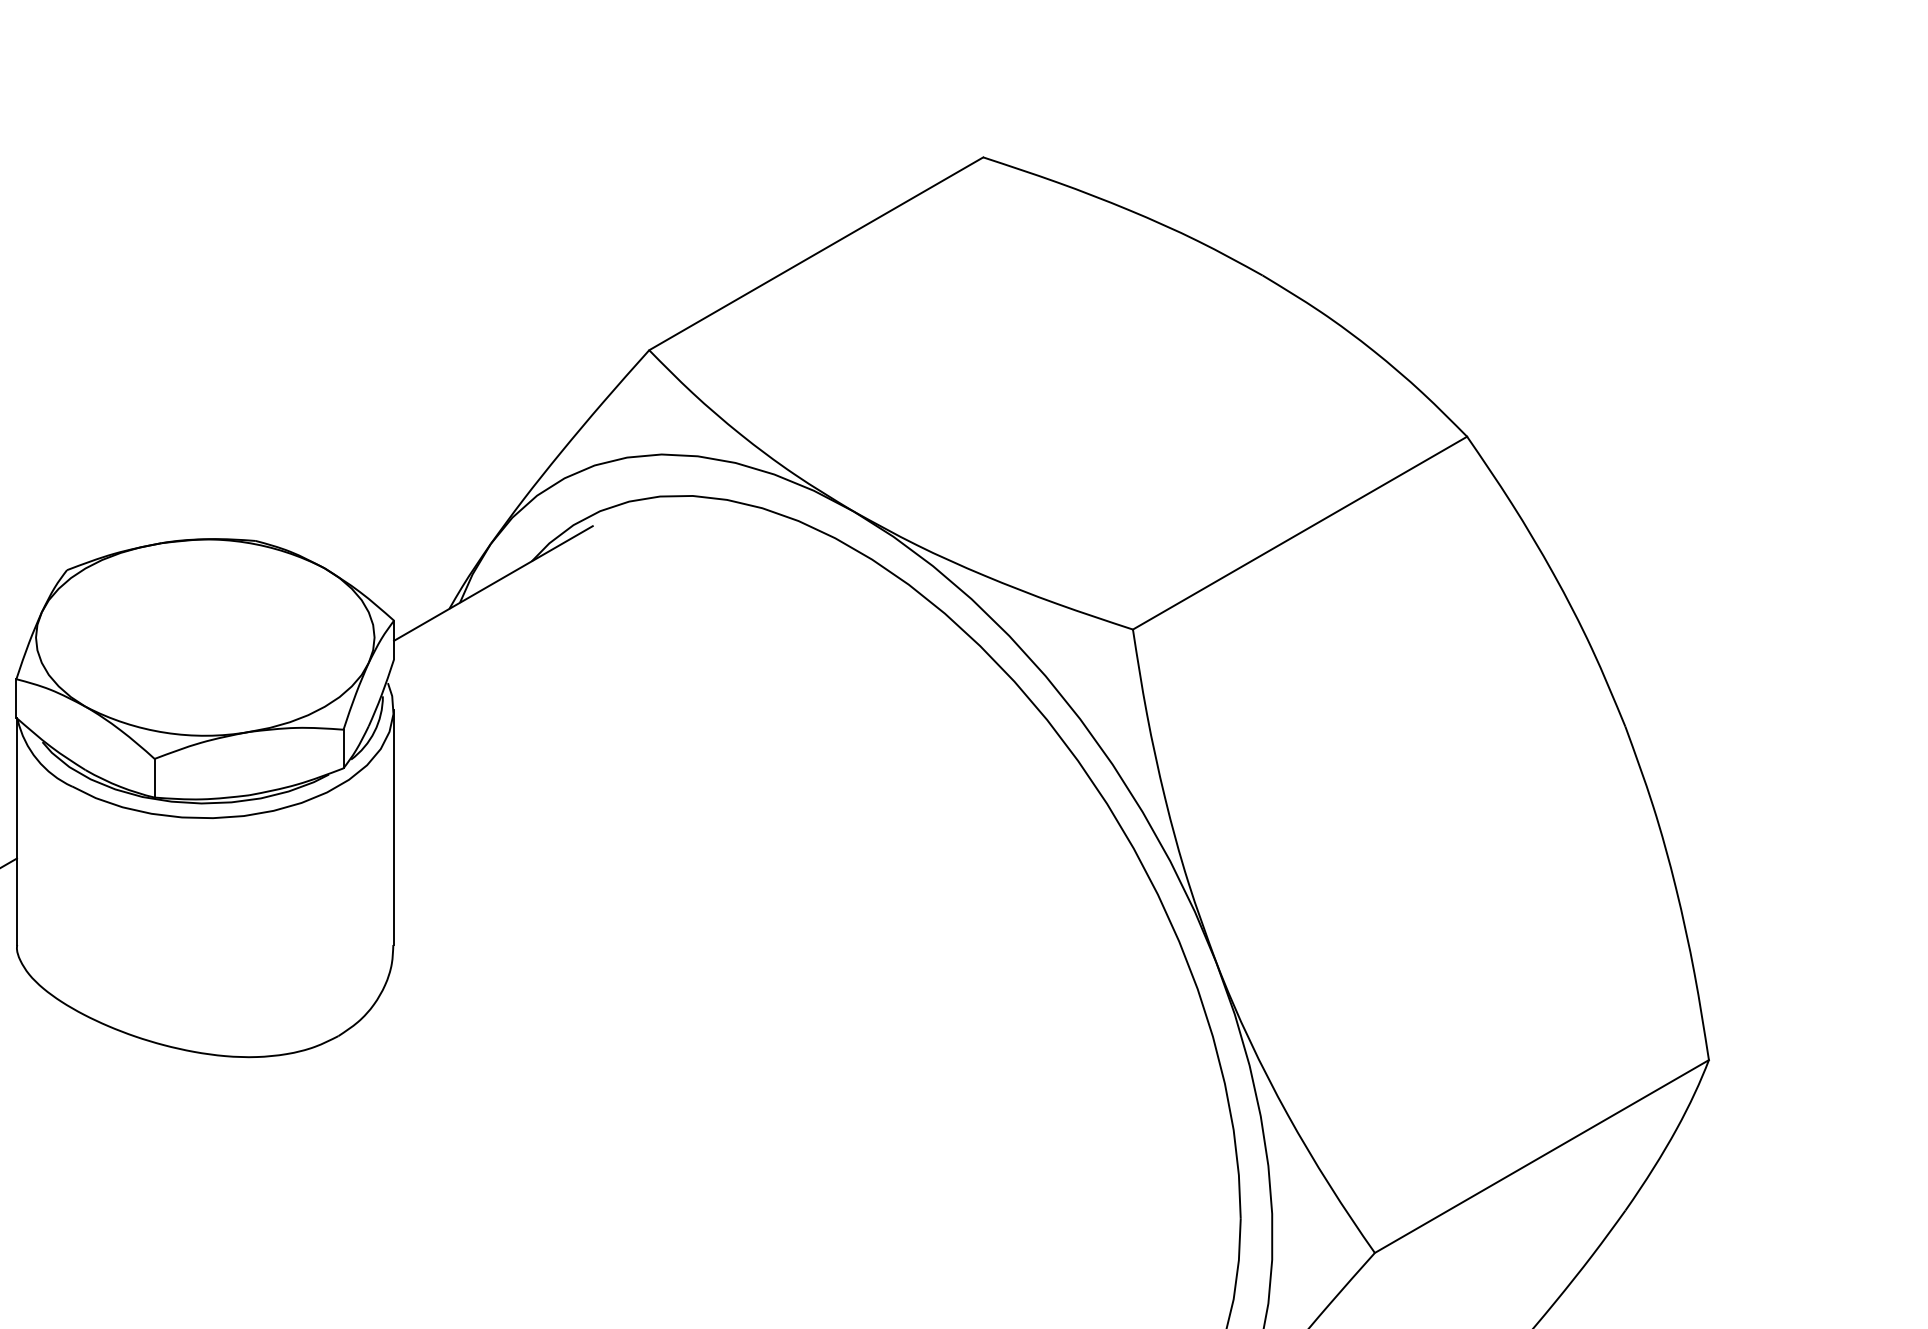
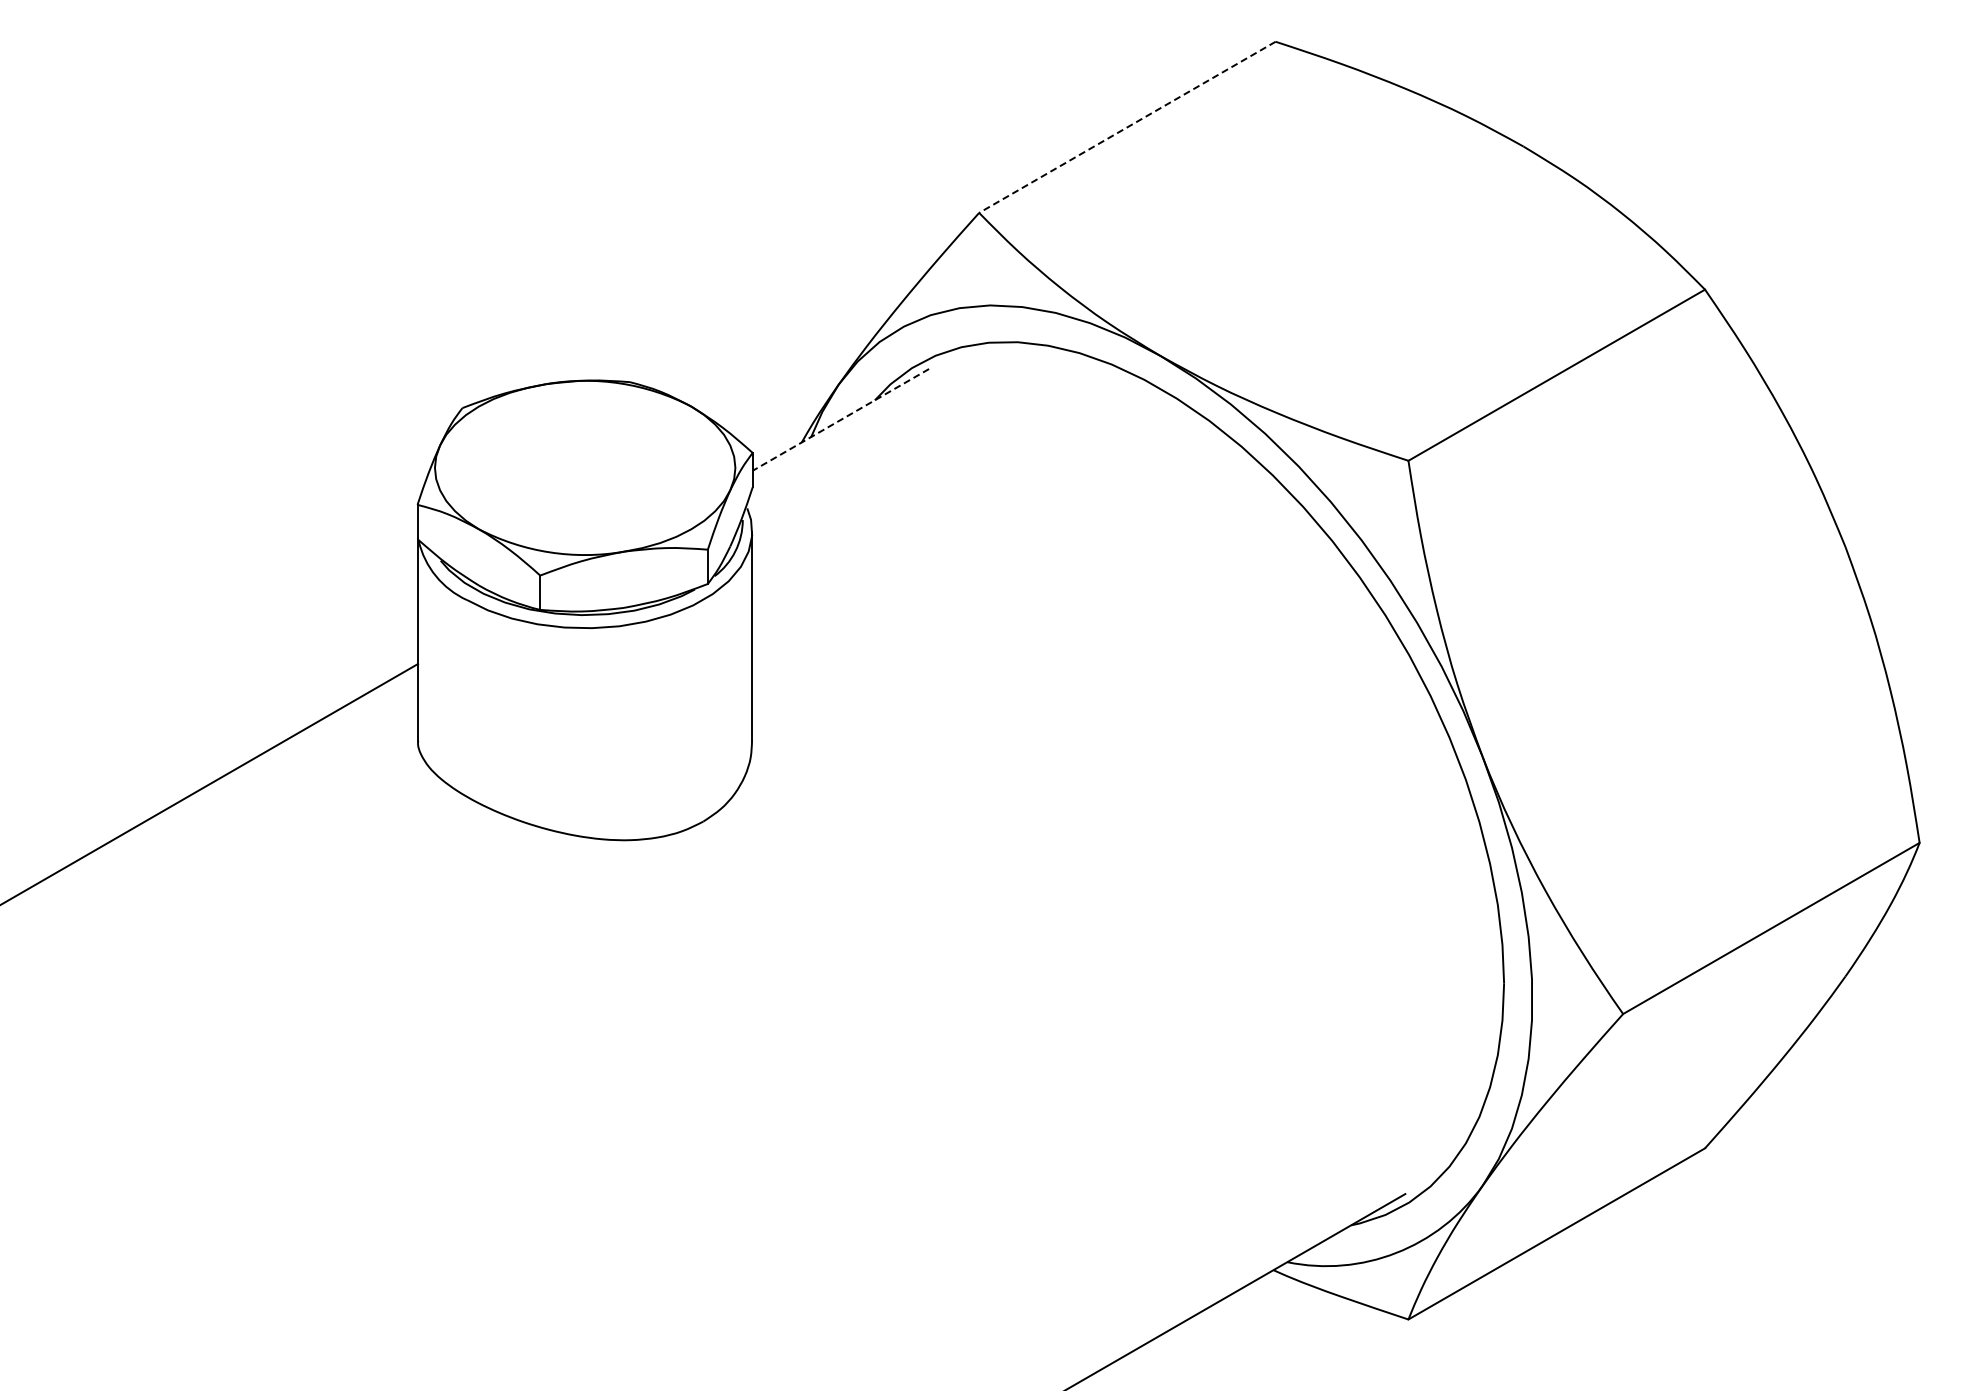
line: (815, 254) -> (1126, 127), solid -> dashed
line: (492, 583) -> (840, 419), solid -> dashed

